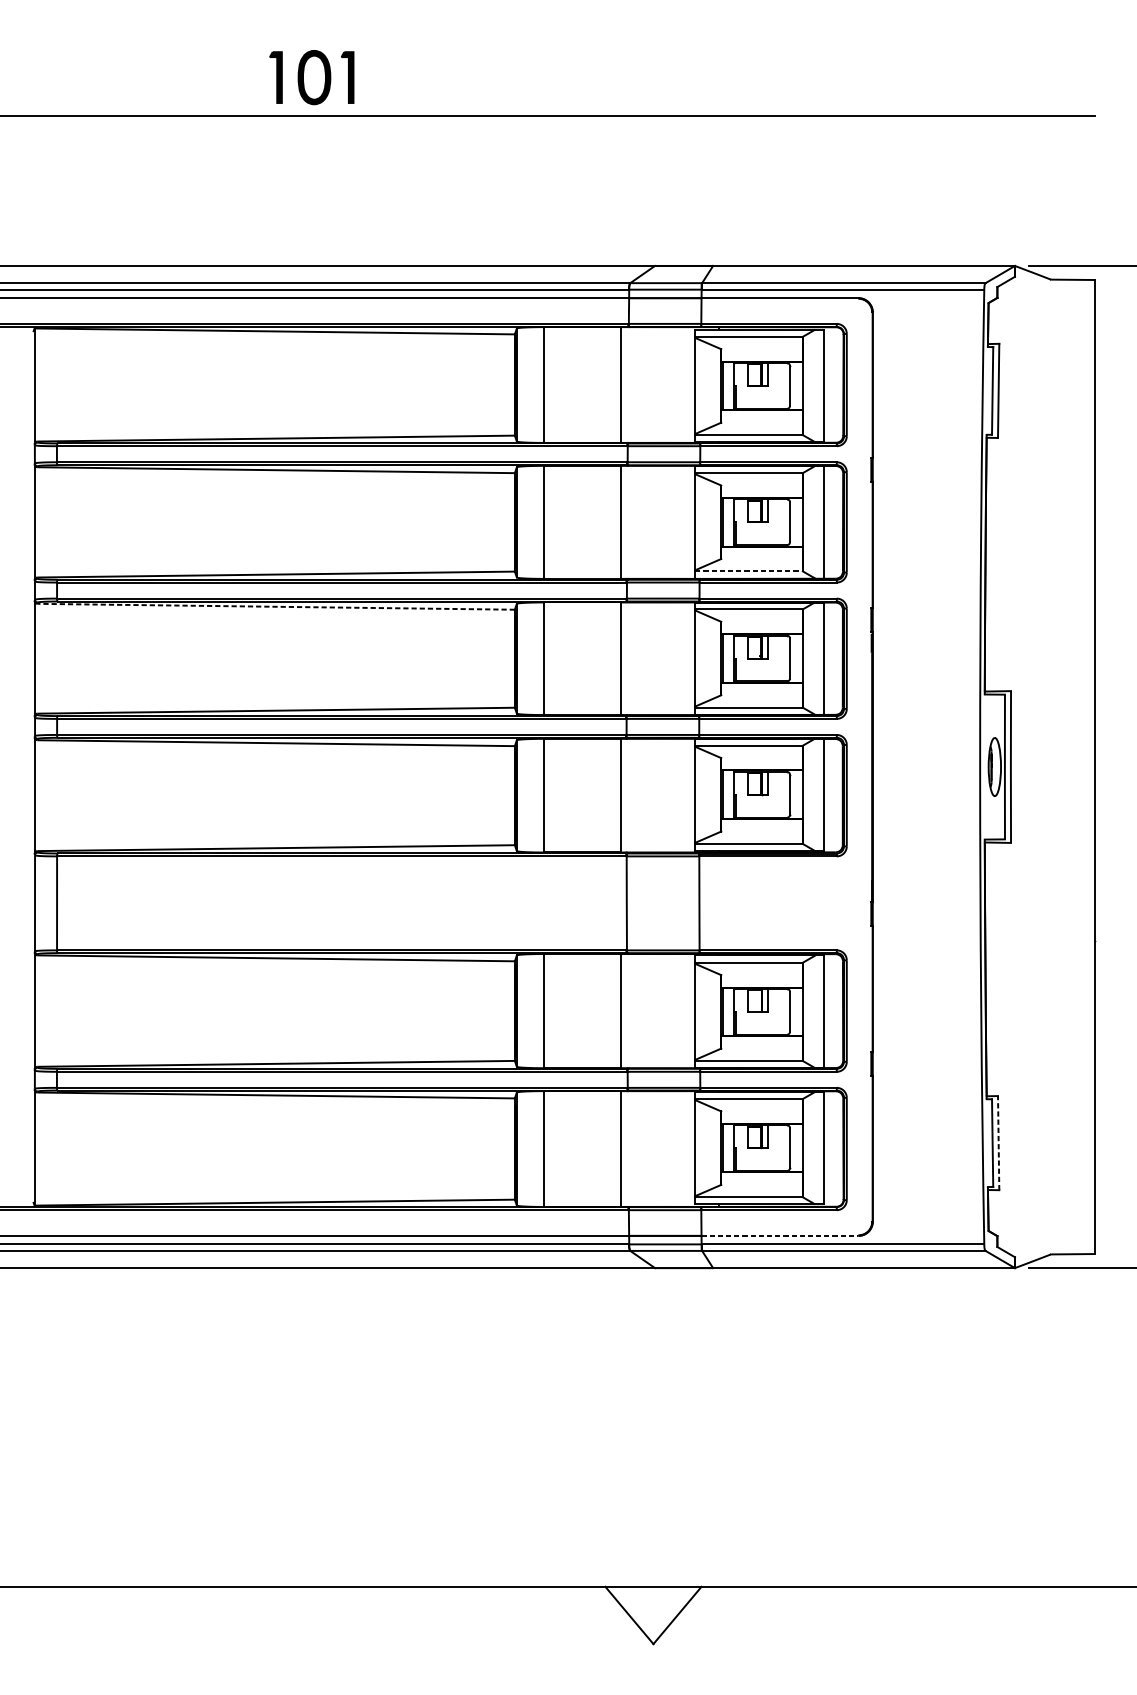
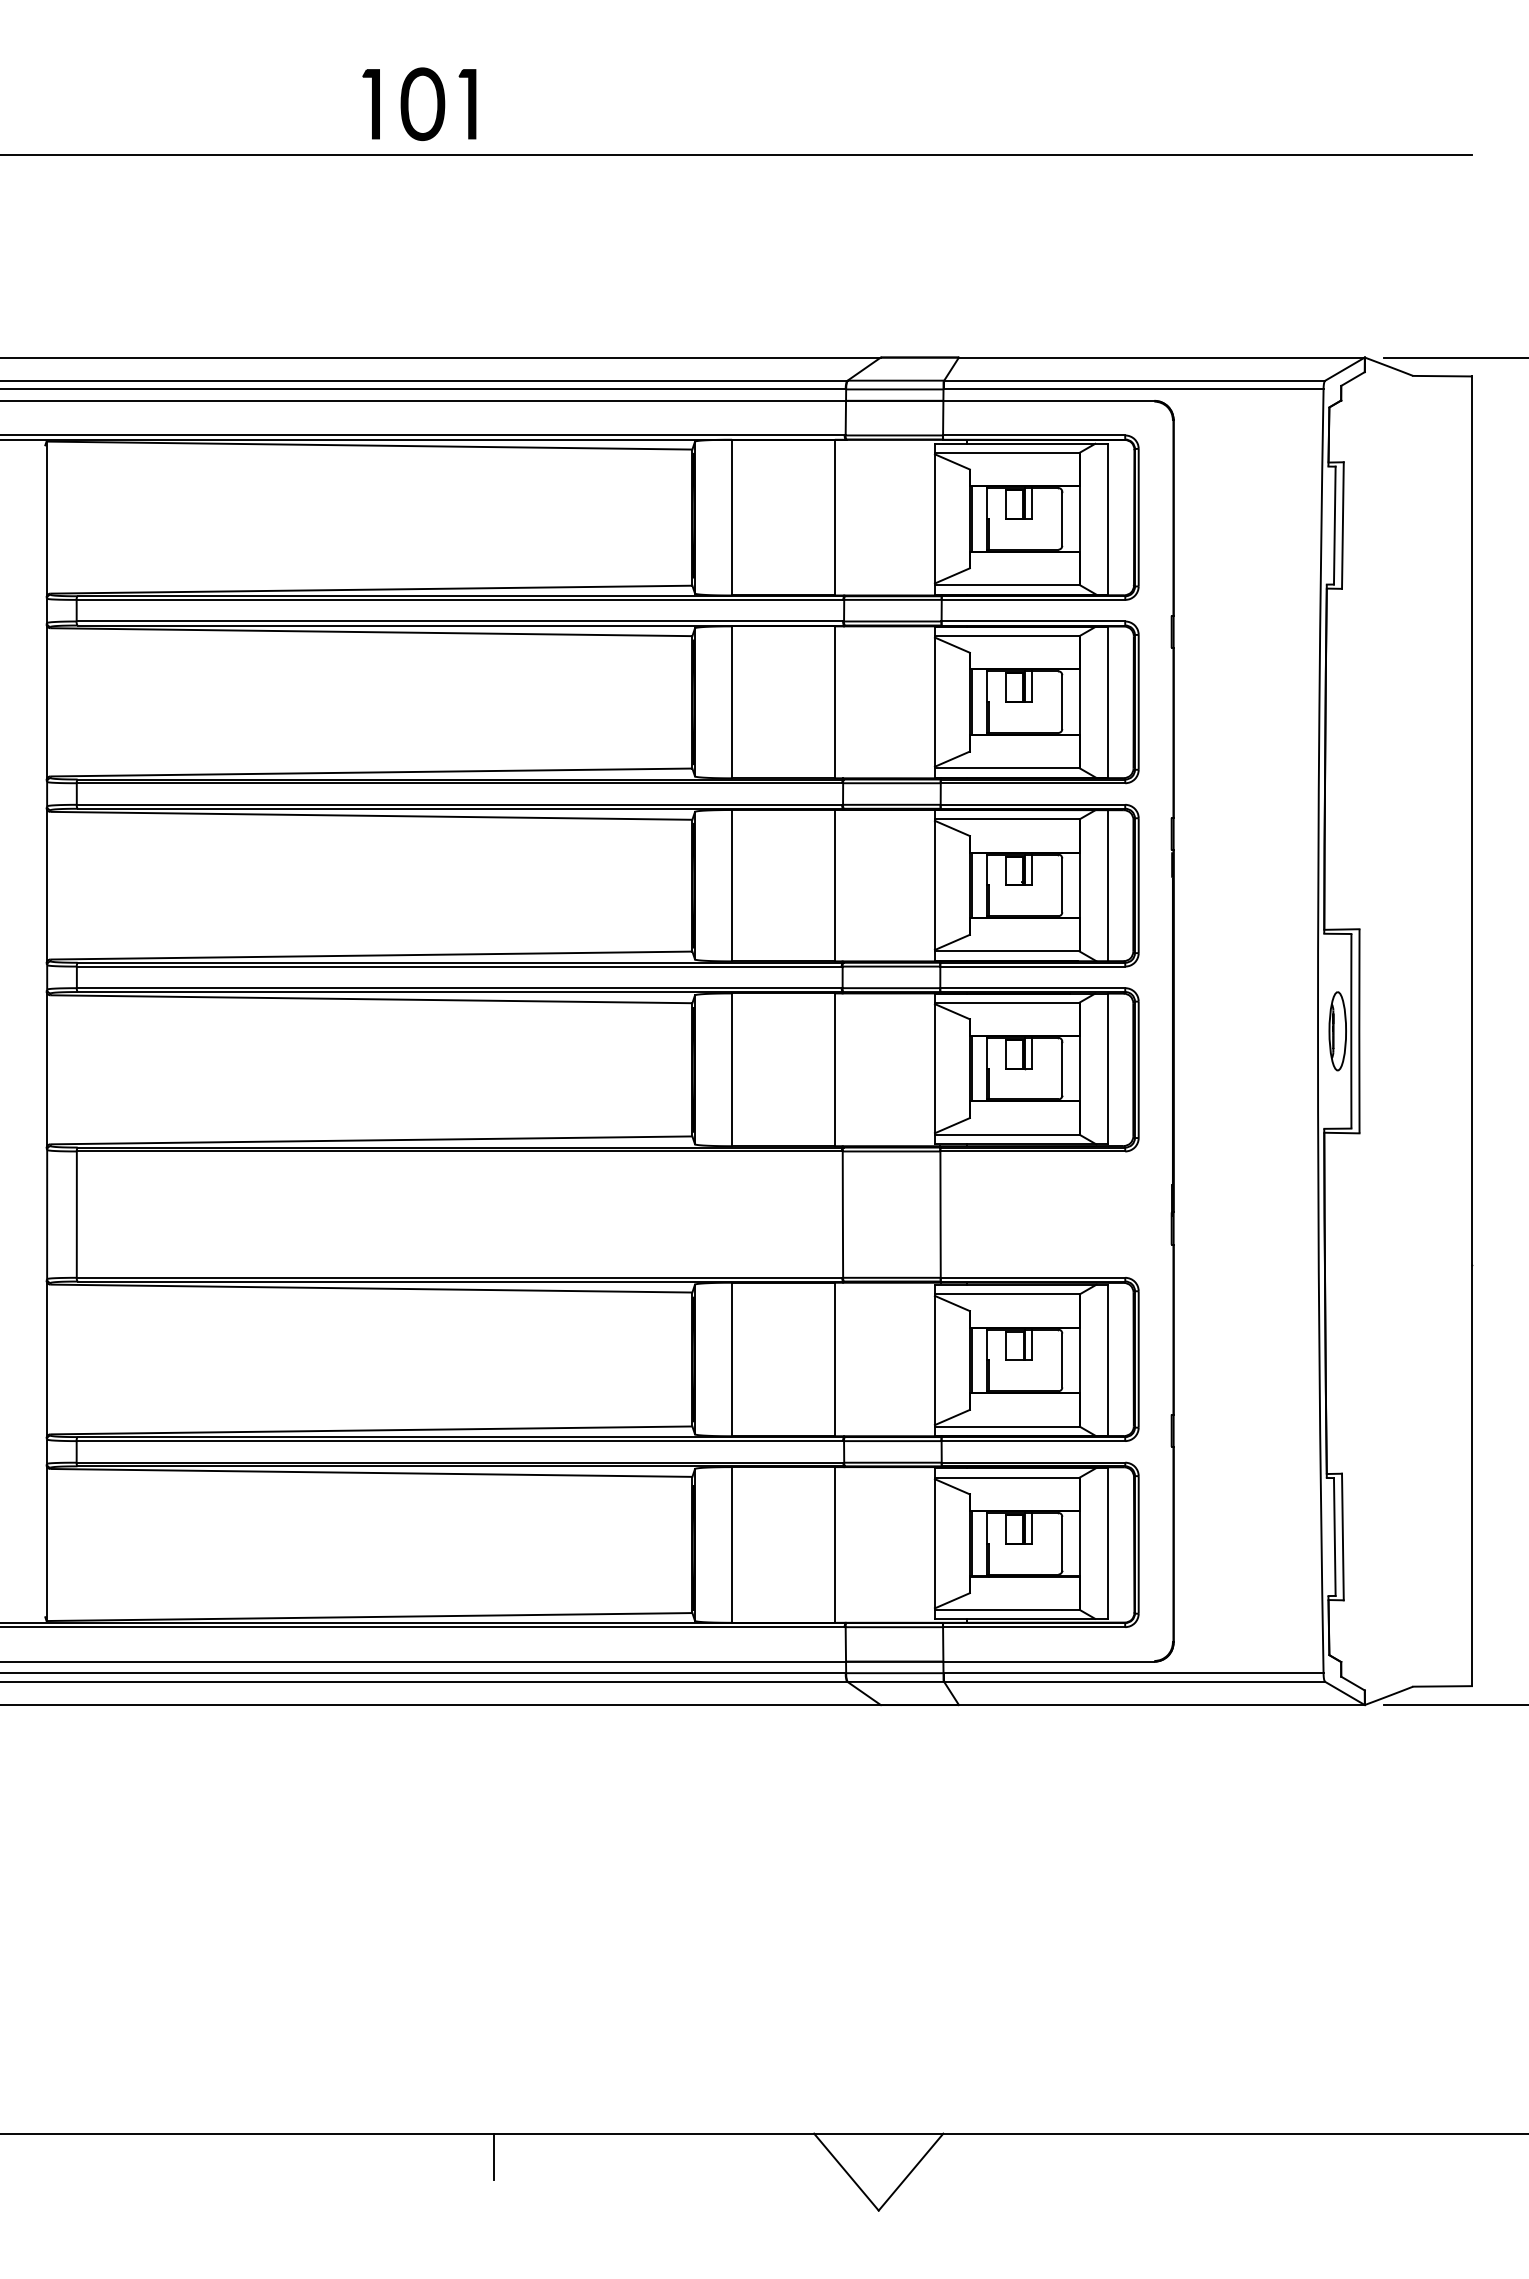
line: (749, 571) -> (1007, 768), dashed -> solid
line: (276, 606) -> (371, 815), dashed -> solid
line: (998, 1142) -> (1342, 1536), dashed -> solid
line: (780, 1235) -> (1049, 1661), dashed -> solid
line: (366, 1603) -> (493, 2156), added

